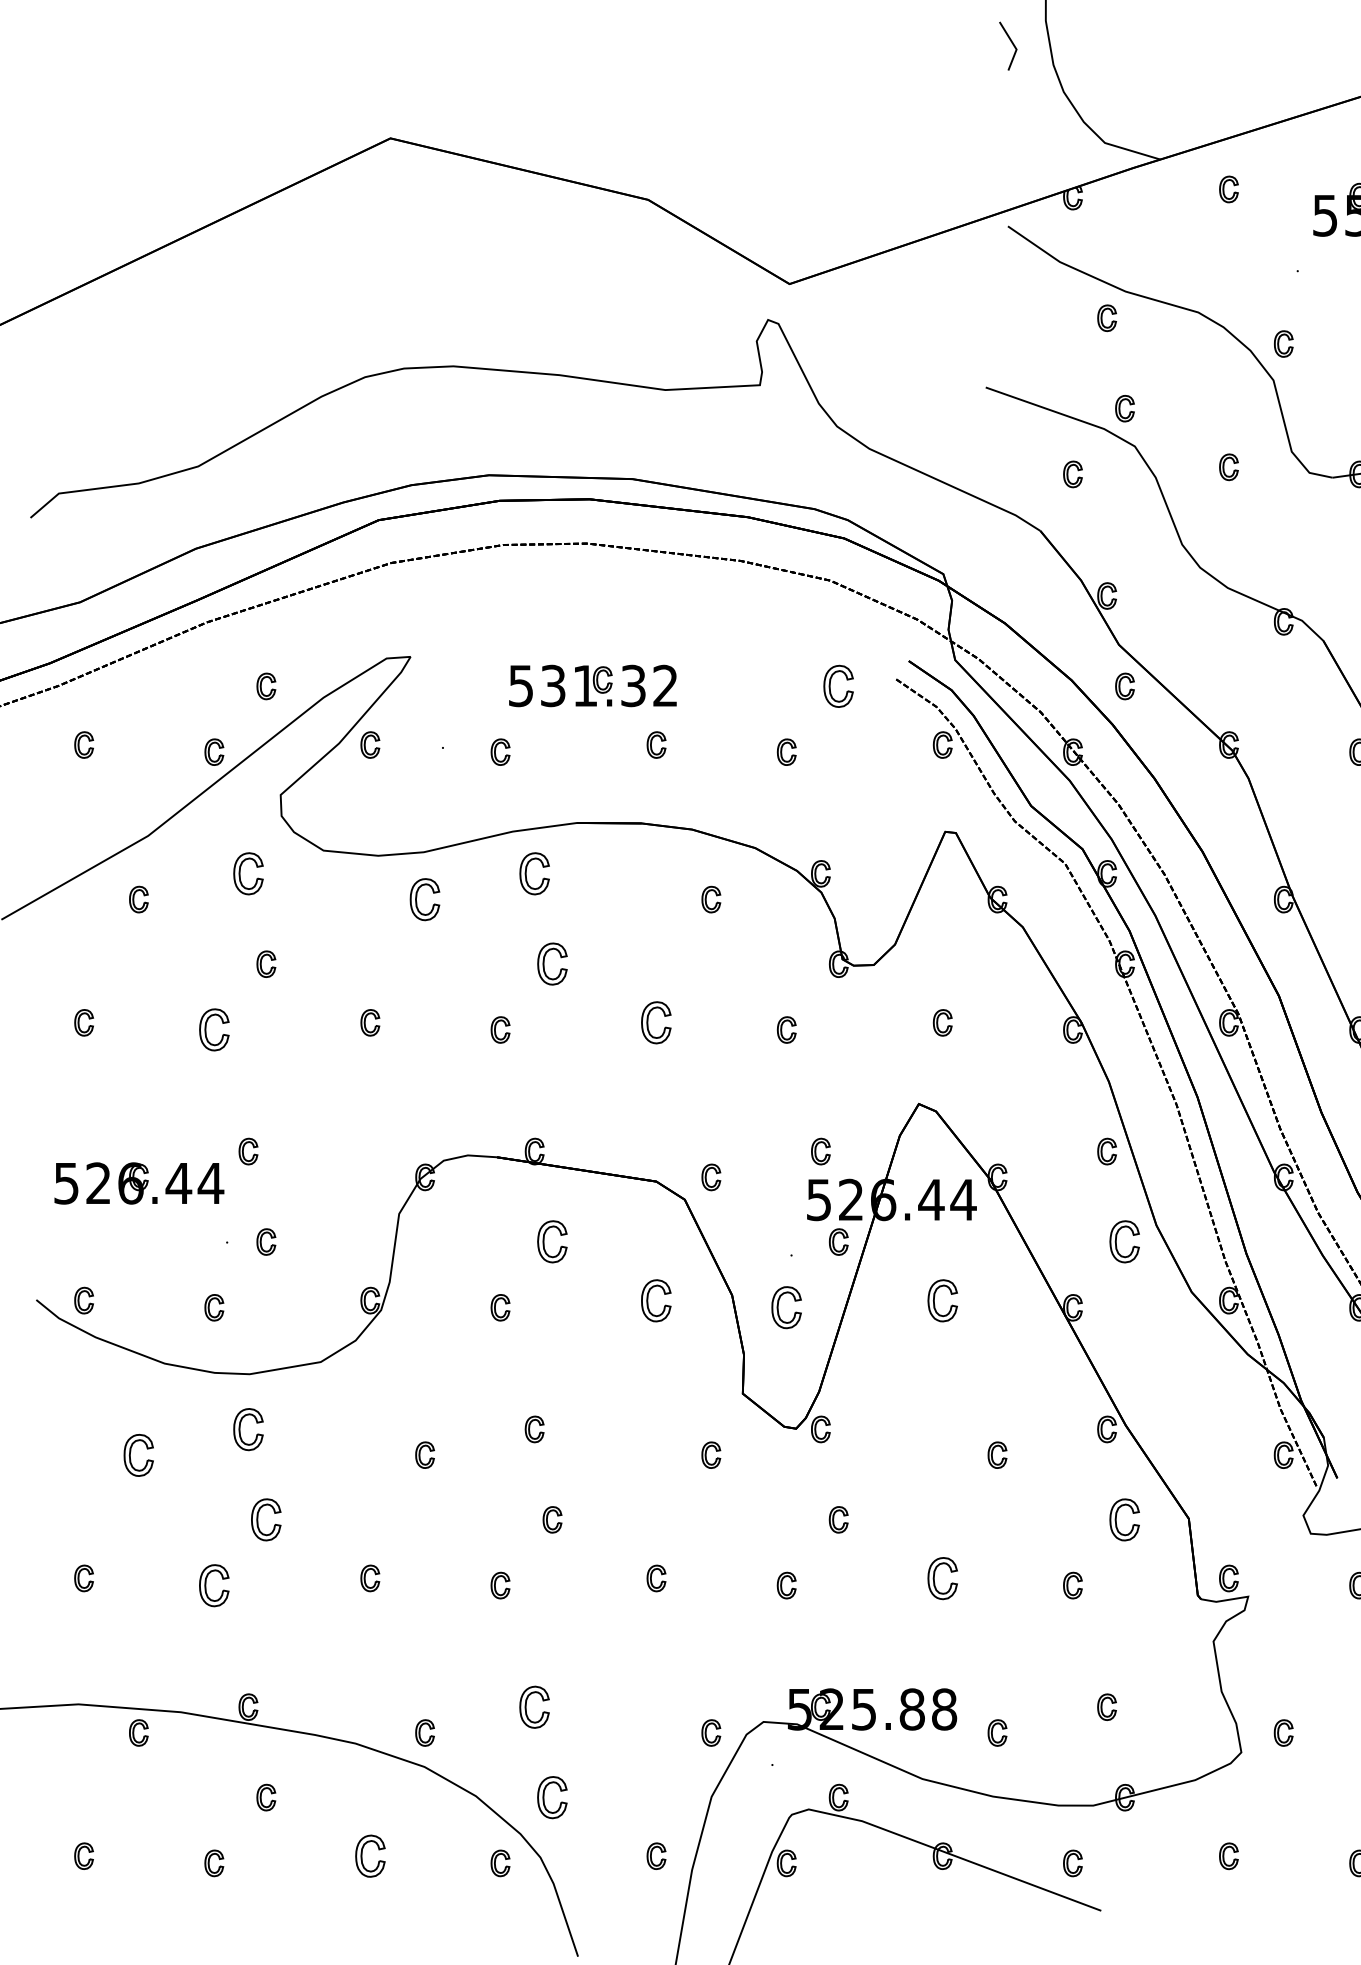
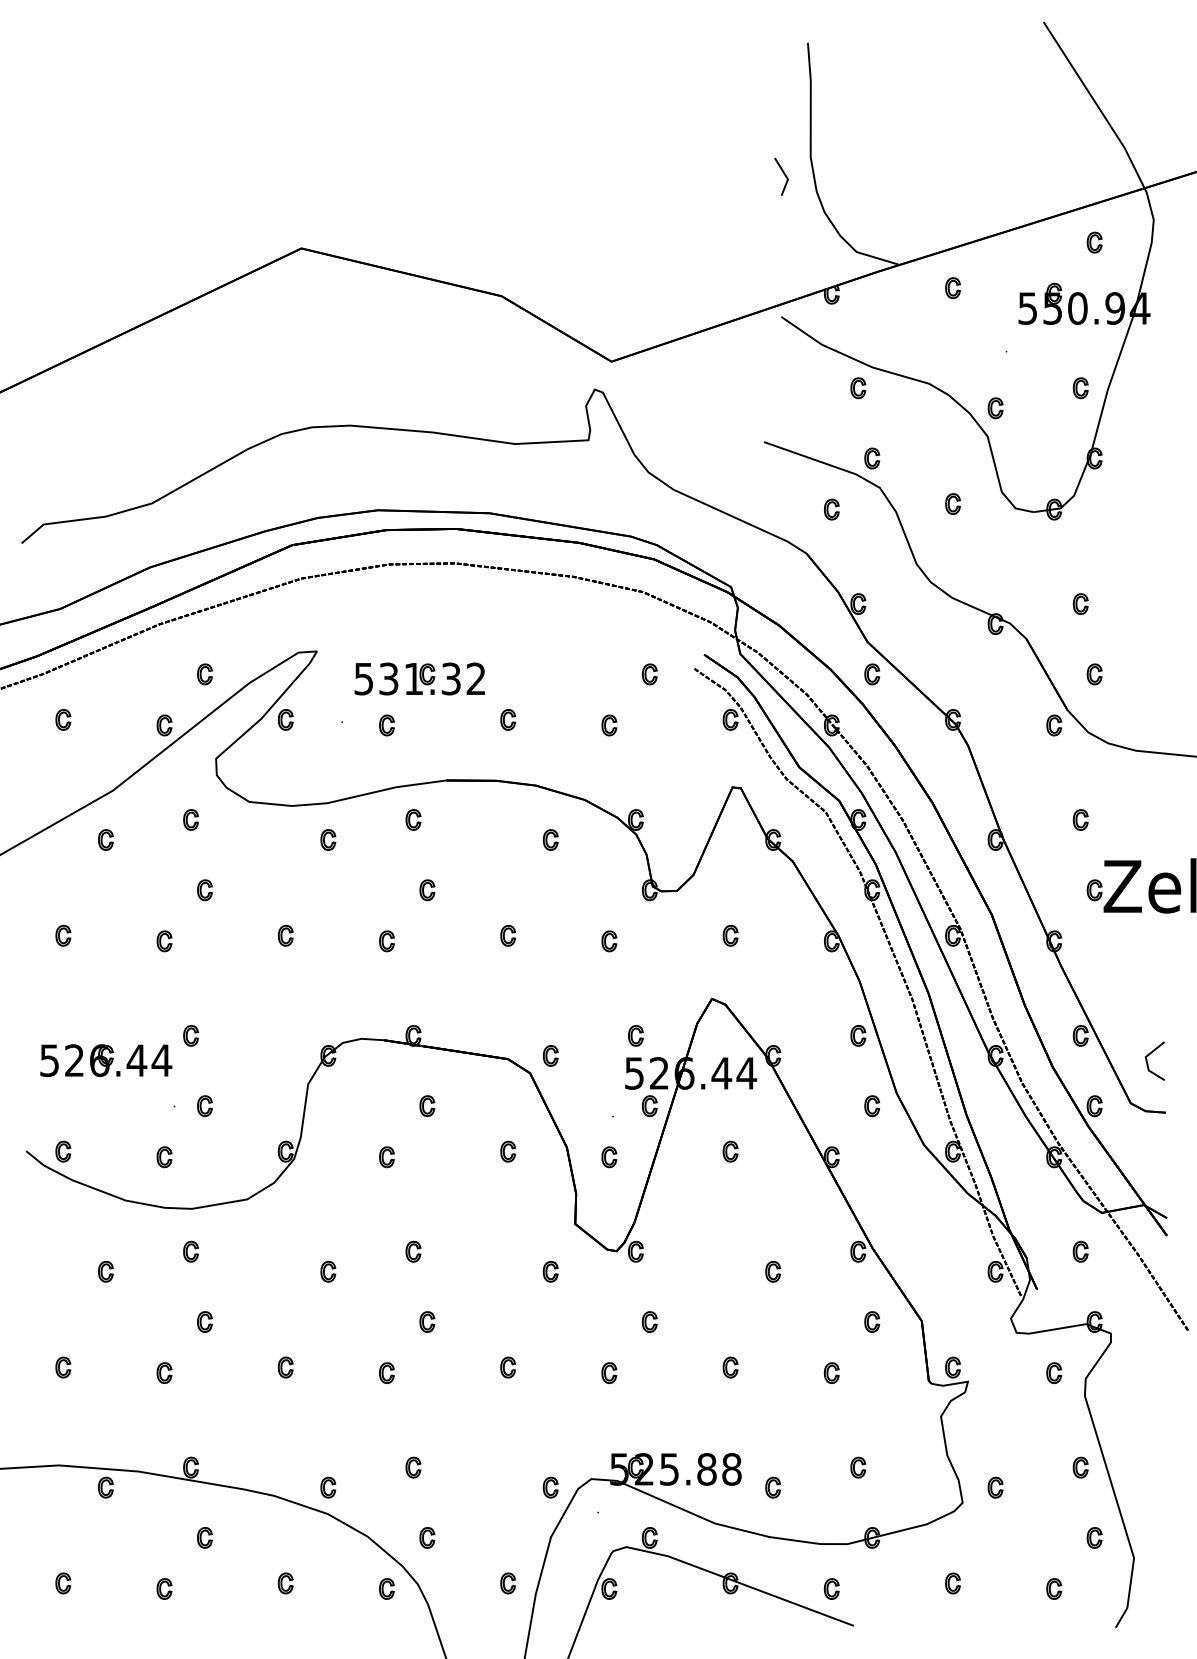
part: (592, 685) -> (419, 678), moved
part: (838, 686) -> (649, 674), size x0.62
part: (247, 873) -> (190, 819), size x0.62
part: (534, 873) -> (413, 819), size x0.62
part: (425, 898) -> (328, 839), size x0.62
part: (552, 964) -> (427, 890), size x0.62
part: (656, 1022) -> (508, 935), size x0.62
part: (214, 1030) -> (164, 941), size x0.62
part: (552, 1242) -> (427, 1106), size x0.62
part: (1125, 1242) -> (872, 1106), size x0.62
part: (656, 1300) -> (508, 1151), size x0.62
part: (942, 1300) -> (730, 1151), size x0.62
part: (786, 1308) -> (609, 1157), size x0.62
part: (247, 1429) -> (190, 1251), size x0.62
part: (138, 1454) -> (105, 1271), size x0.62
part: (265, 1519) -> (204, 1321), size x0.62
part: (1125, 1519) -> (872, 1321), size x0.62
part: (942, 1578) -> (730, 1367), size x0.62
part: (214, 1584) -> (164, 1372), size x0.62
part: (534, 1707) -> (413, 1467), size x0.62
part: (552, 1797) -> (427, 1537), size x0.62
part: (369, 1856) -> (285, 1583), size x0.62

